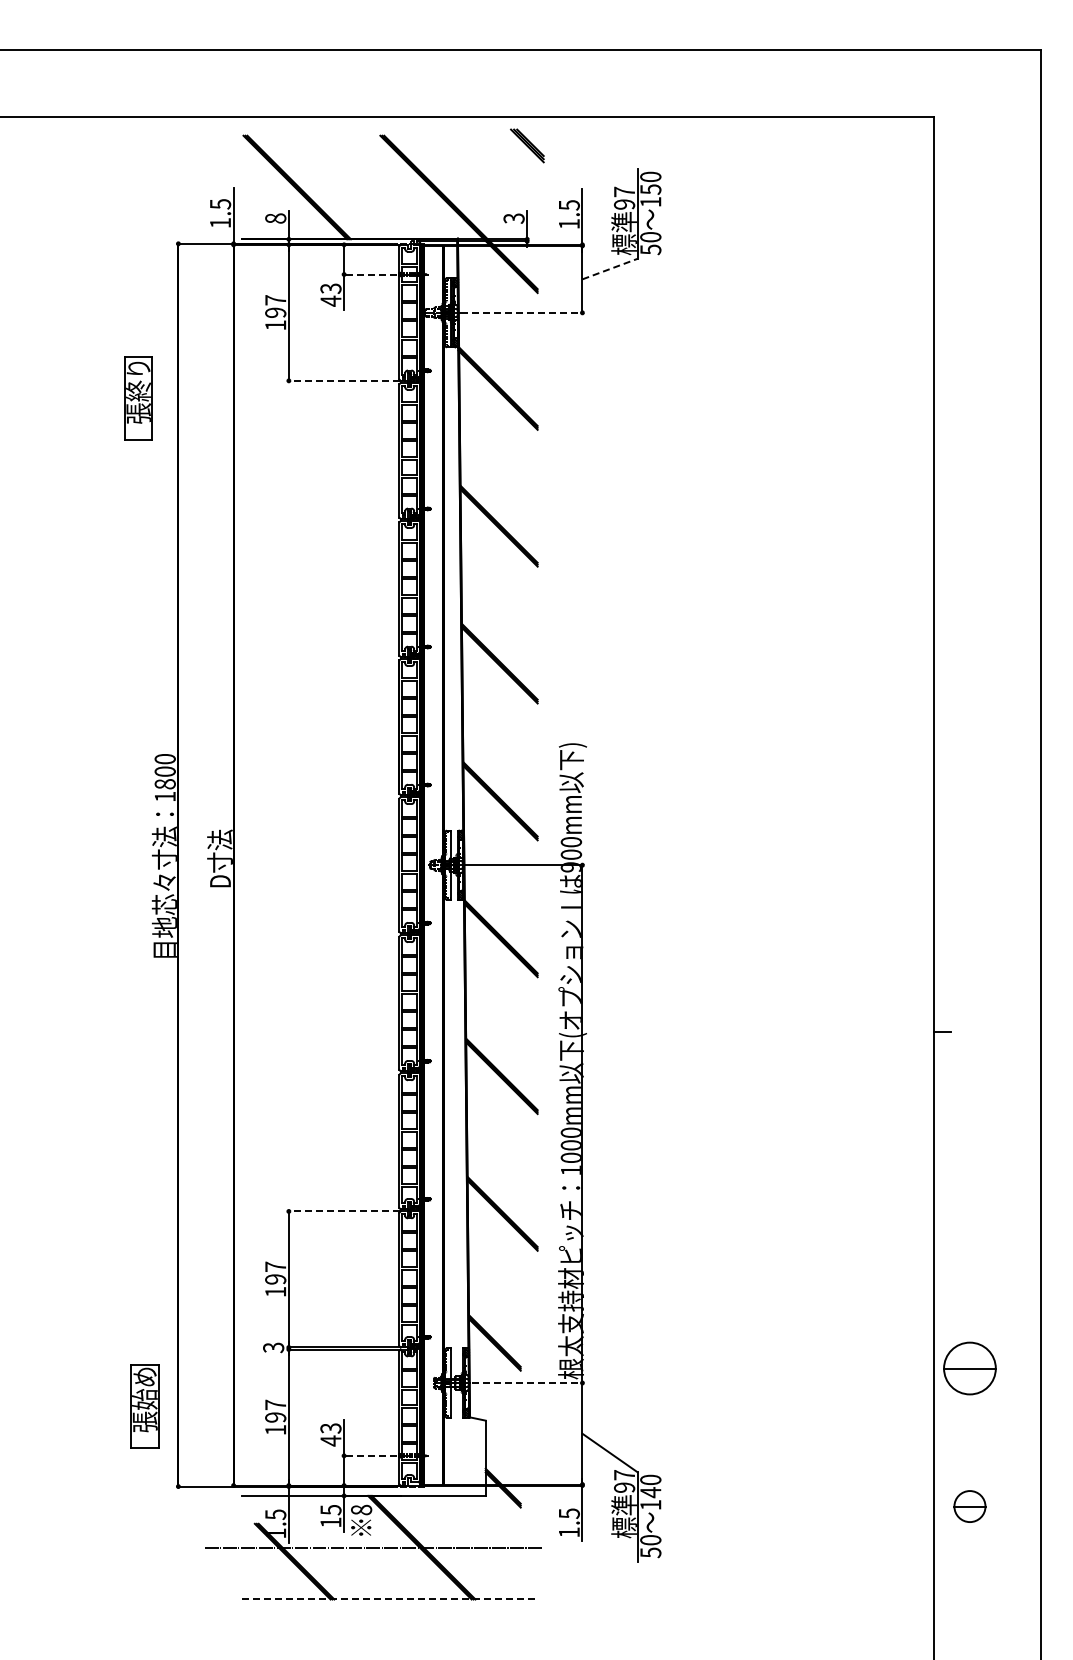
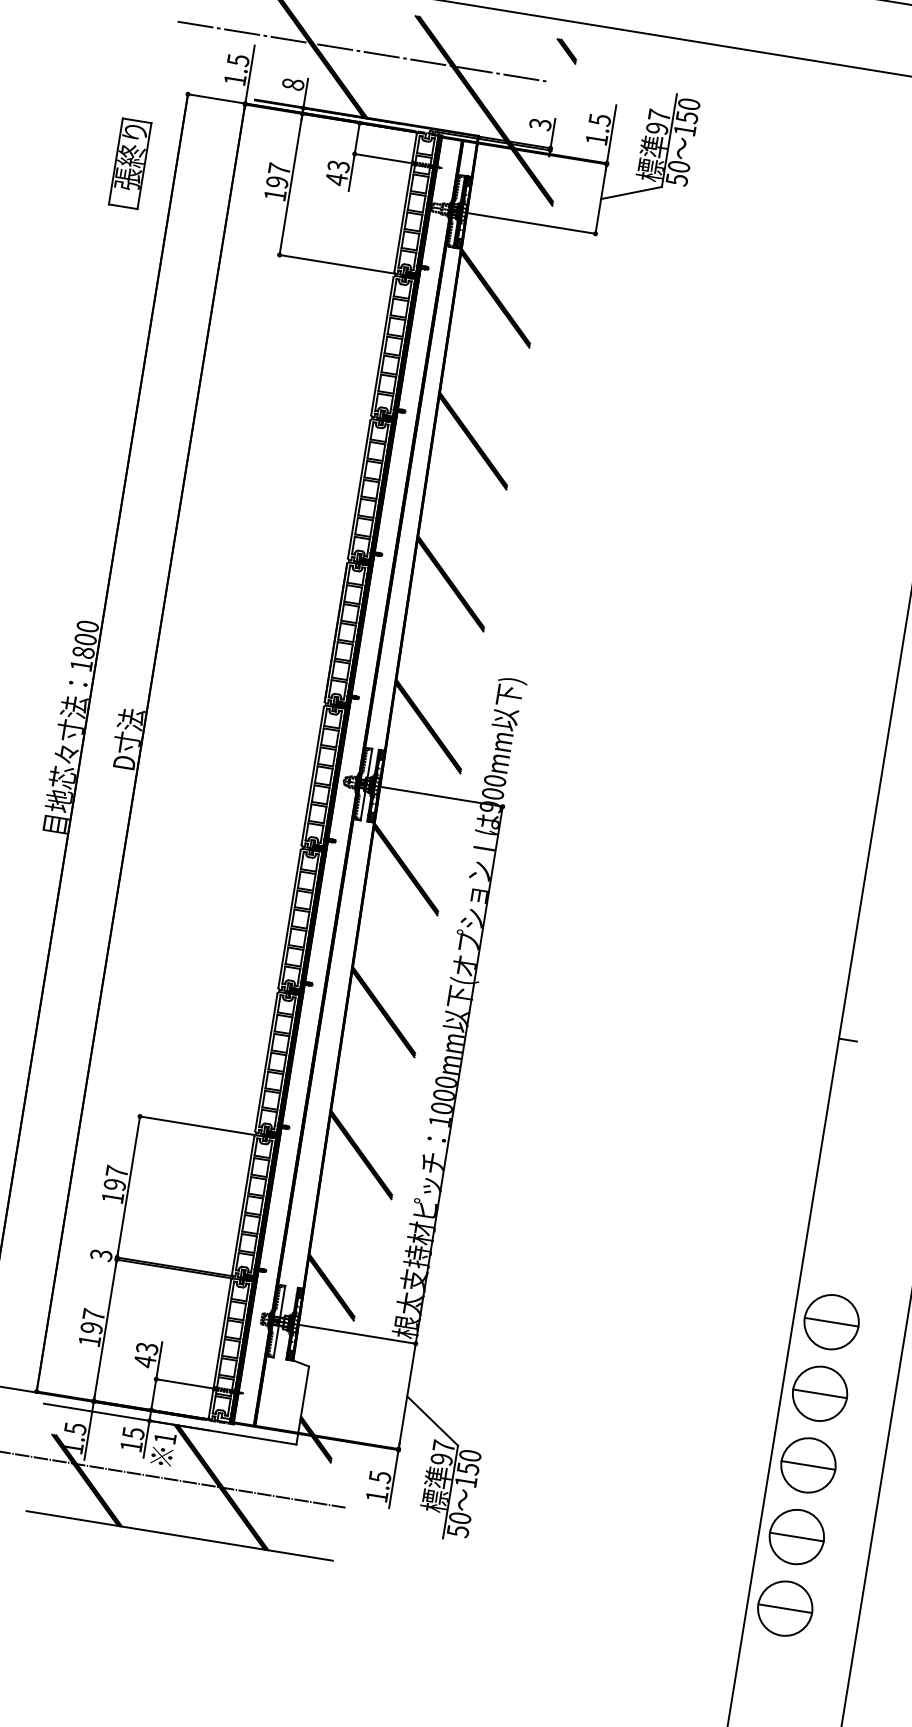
part: (527, 145) -> (566, 50), size x0.62
line: (335, 177) -> (362, 51), added
line: (610, 268) -> (632, 192), dashed -> solid
line: (370, 274) -> (382, 158), dashed -> solid
line: (522, 312) -> (533, 223), dashed -> solid
line: (344, 380) -> (337, 263), dashed -> solid
part: (138, 398) -> (130, 163), moved
line: (344, 1211) -> (197, 1125), dashed -> solid
part: (969, 1299) -> (831, 1322), added
line: (528, 1383) -> (359, 1335), dashed -> solid
part: (969, 1437) -> (808, 1465), added
line: (370, 1455) -> (183, 1383), dashed -> solid
text: (650, 1492) -> (467, 1468), 140 -> 150
part: (969, 1506) -> (796, 1536), size x1.67
text: (361, 1509) -> (165, 1437), 8 -> 1
part: (969, 1575) -> (784, 1608), added
line: (389, 1599) -> (179, 1535), dashed -> solid

